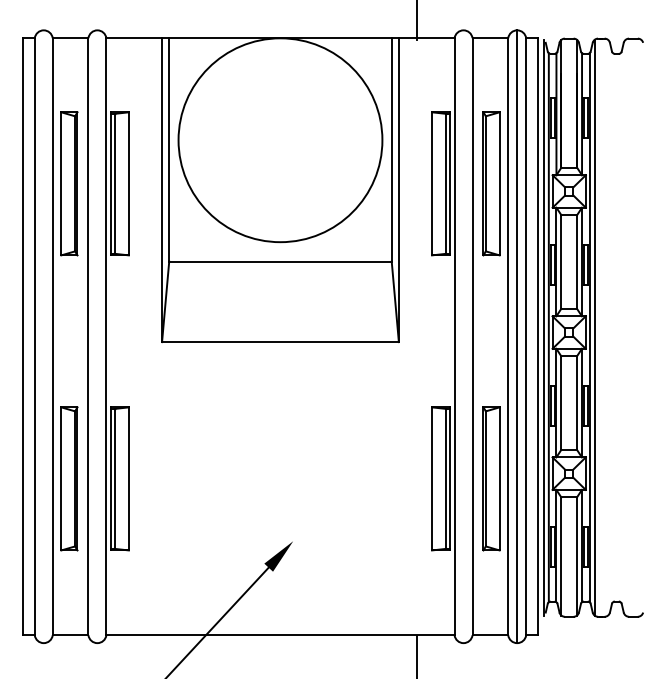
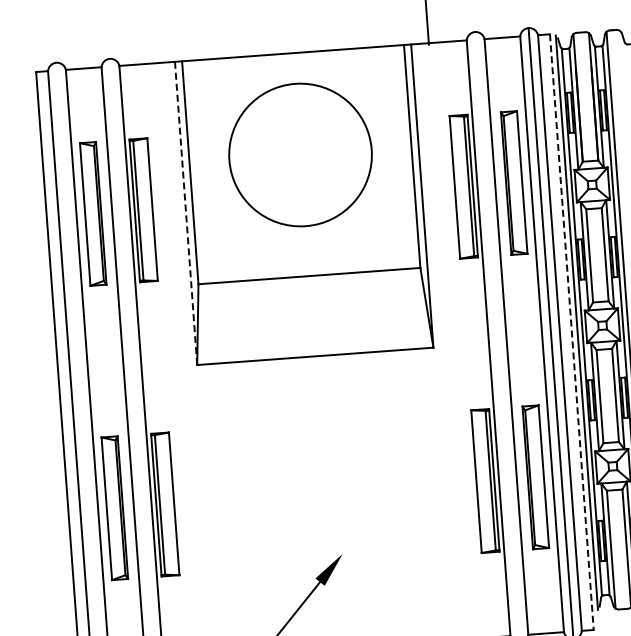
circle: (280, 140) -> (300, 155), size x0.7
line: (162, 190) -> (186, 213), solid -> dashed
line: (538, 336) -> (572, 331), solid -> dashed

